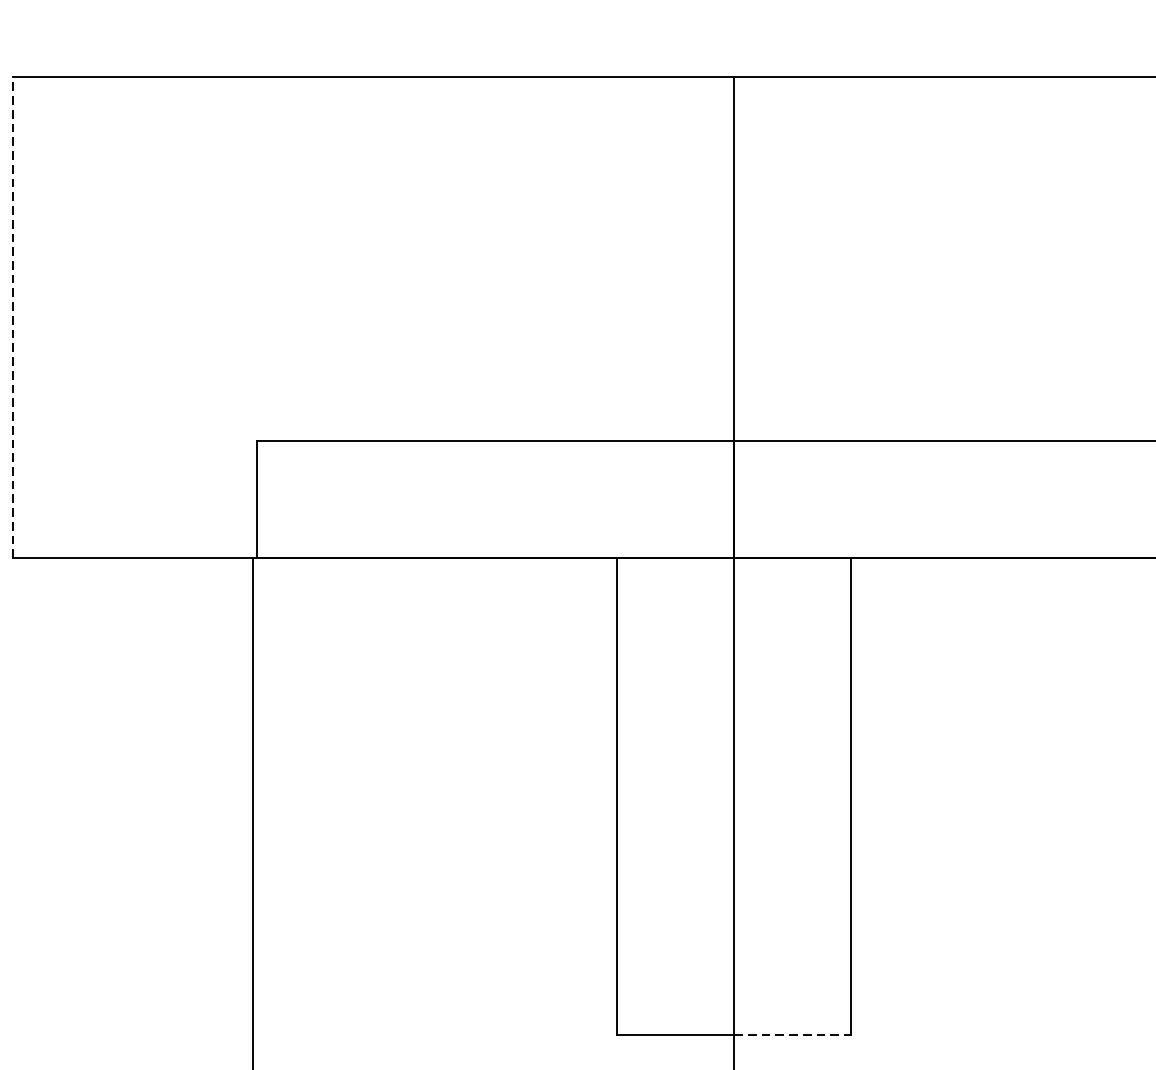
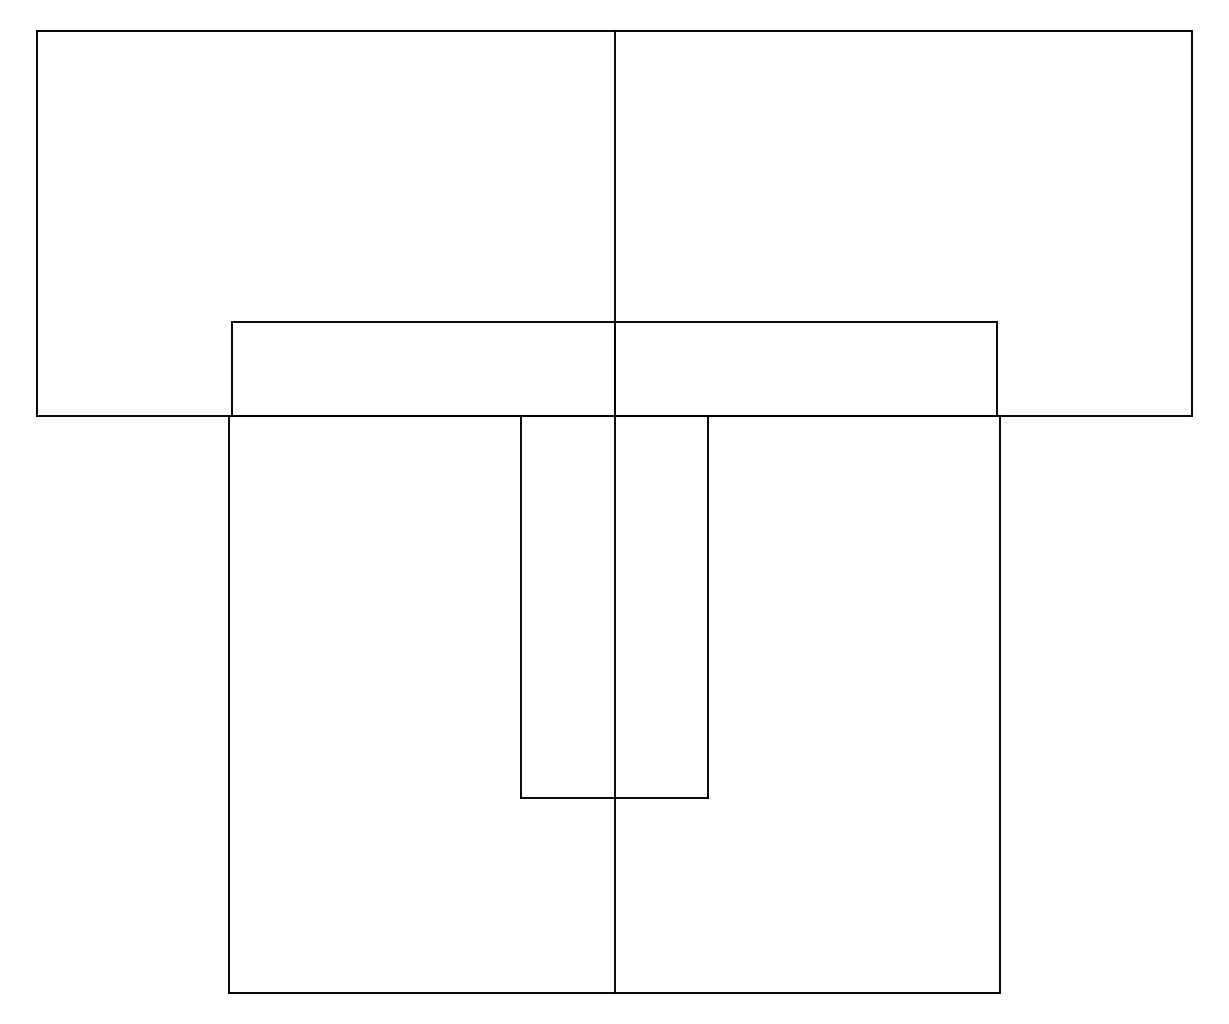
line: (12, 318) -> (36, 223), dashed -> solid
line: (792, 1034) -> (661, 797), dashed -> solid

